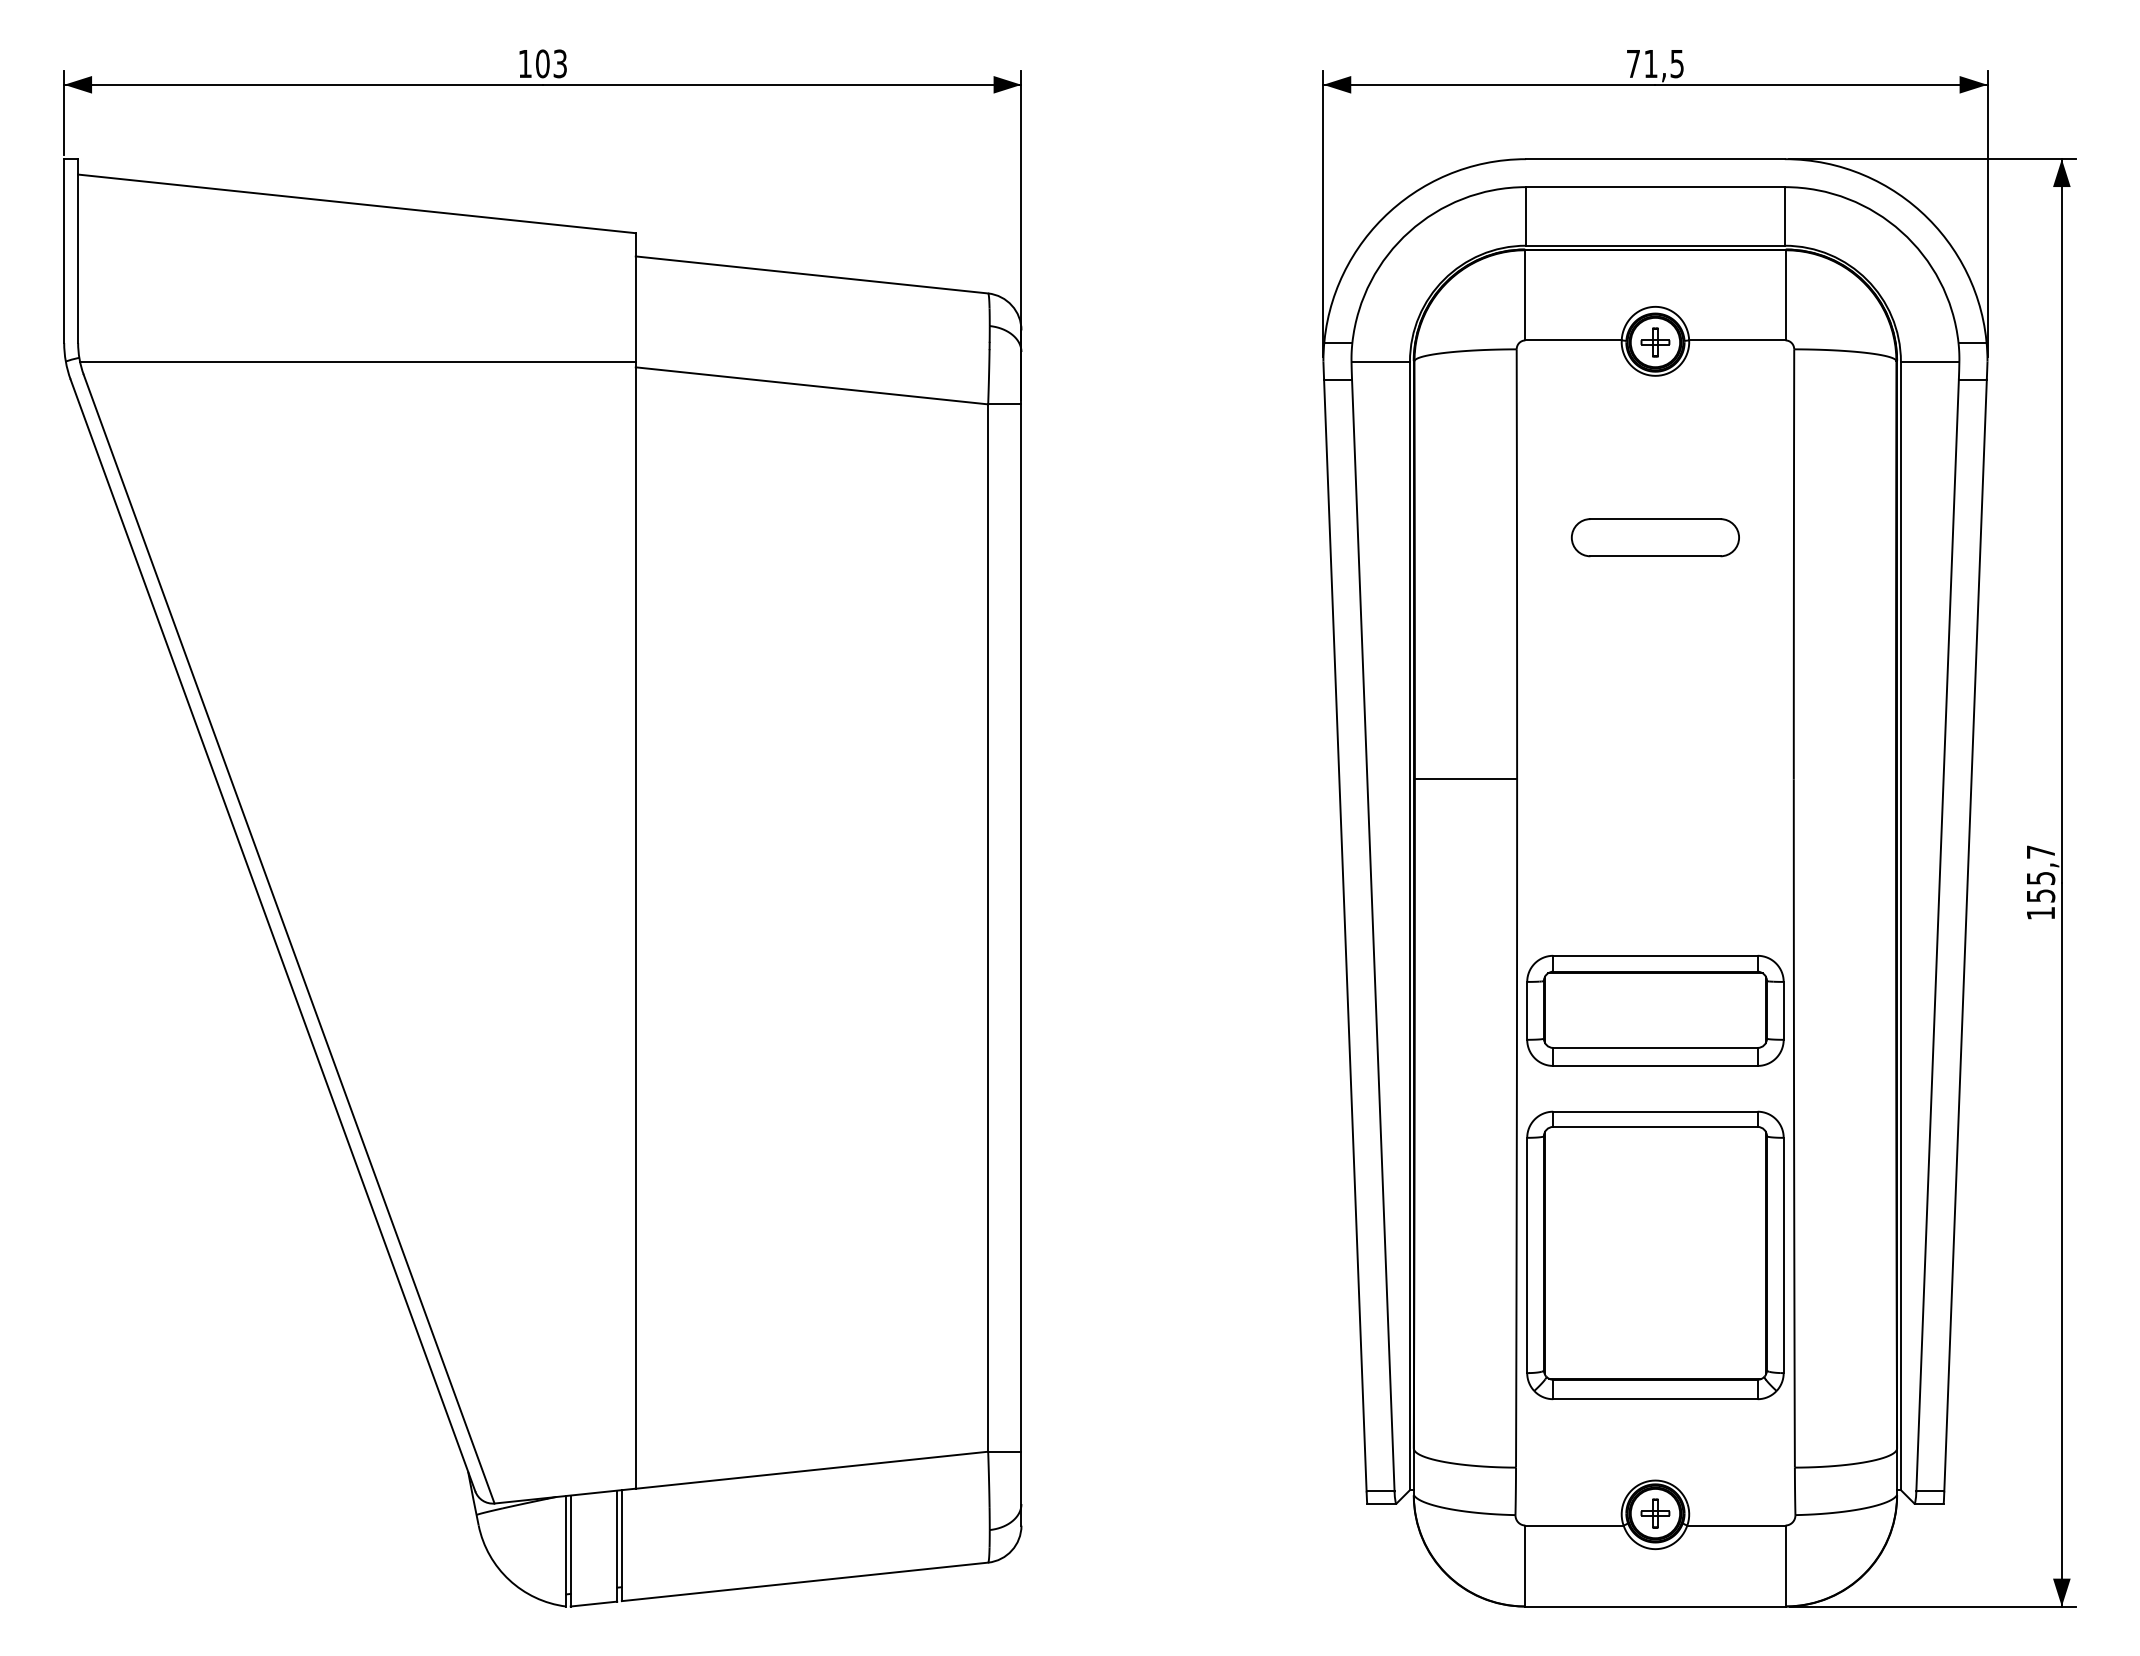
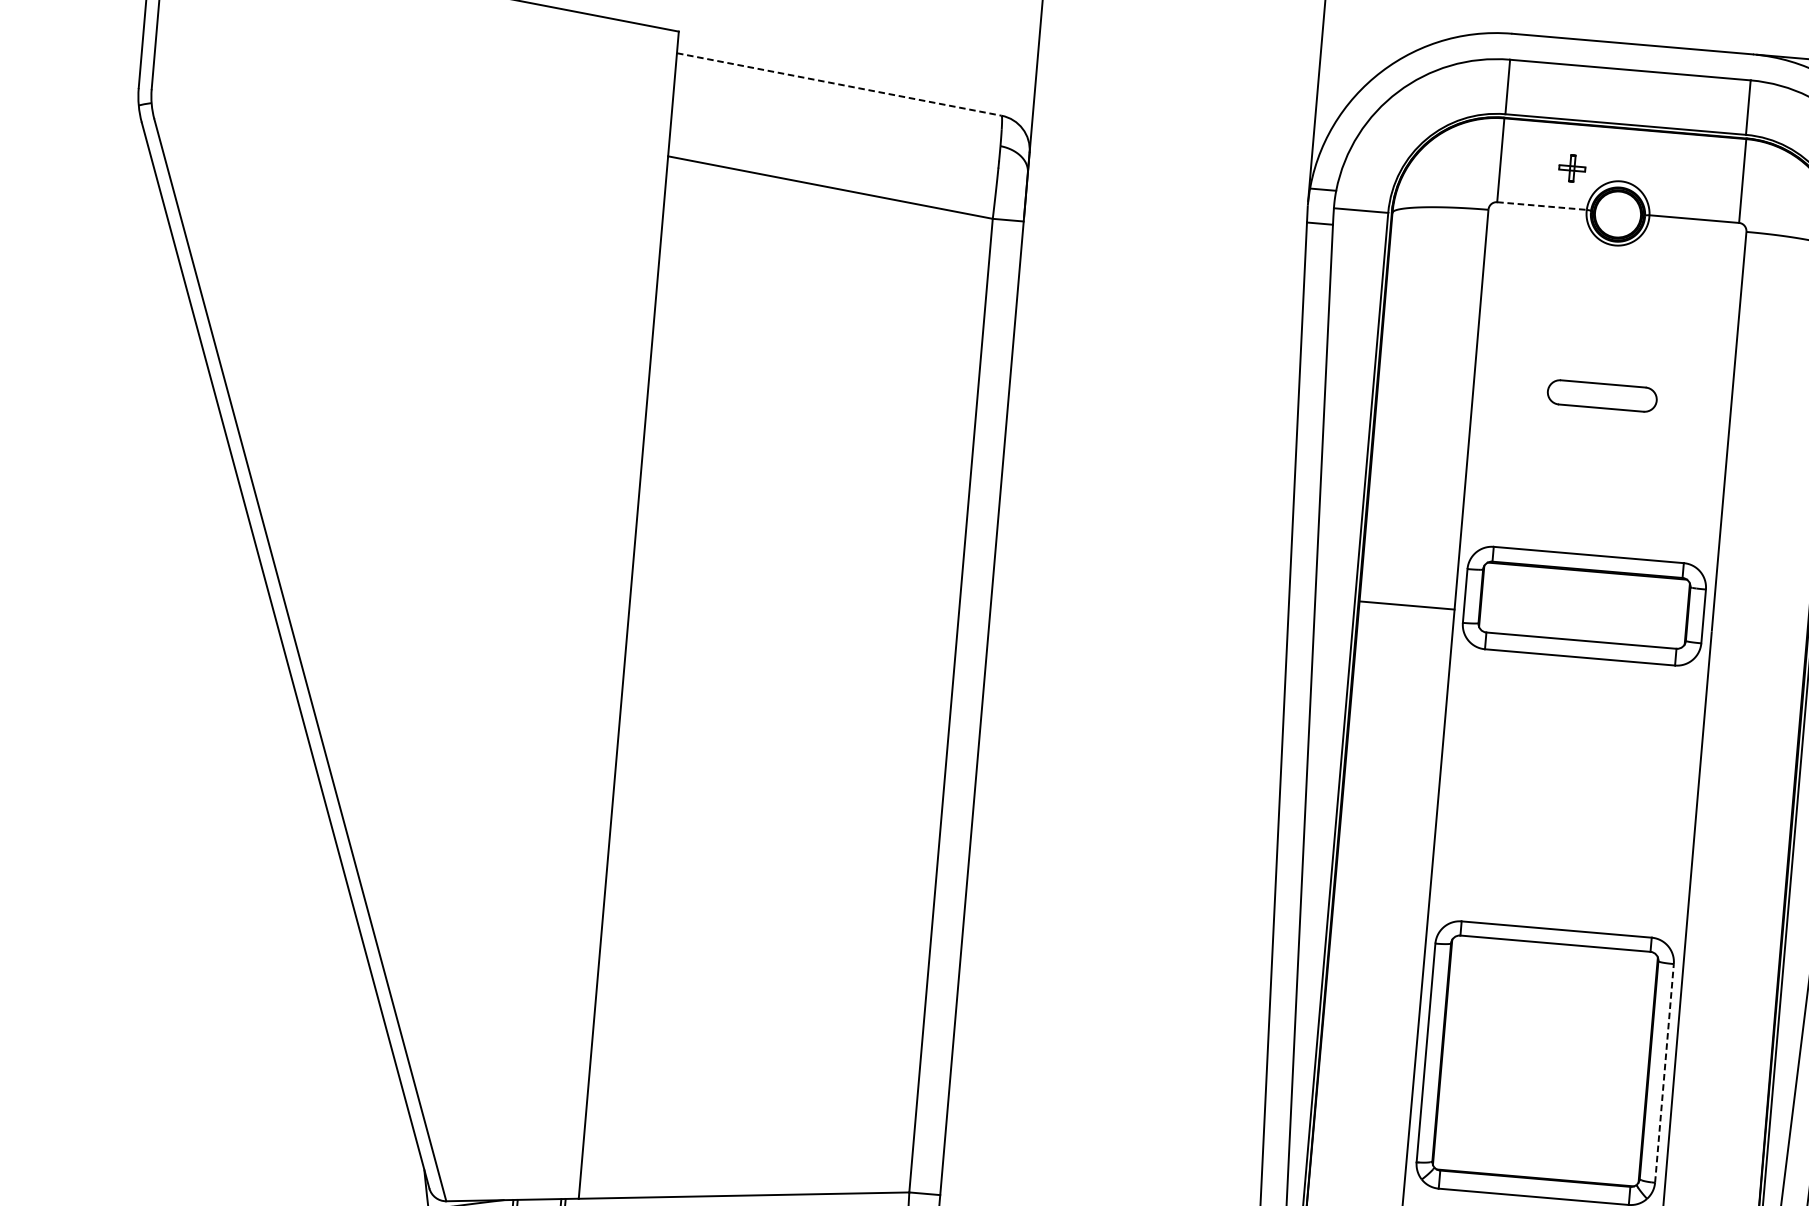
line: (812, 275) -> (839, 85), solid -> dashed
line: (1574, 340) -> (1542, 206), solid -> dashed
part: (1655, 342) -> (1572, 168), moved
line: (357, 361) -> (409, 128), removed
part: (1654, 537) -> (1601, 395), size x0.7
part: (1655, 1010) -> (1584, 605), moved
line: (1783, 1255) -> (1664, 1073), solid -> dashed

